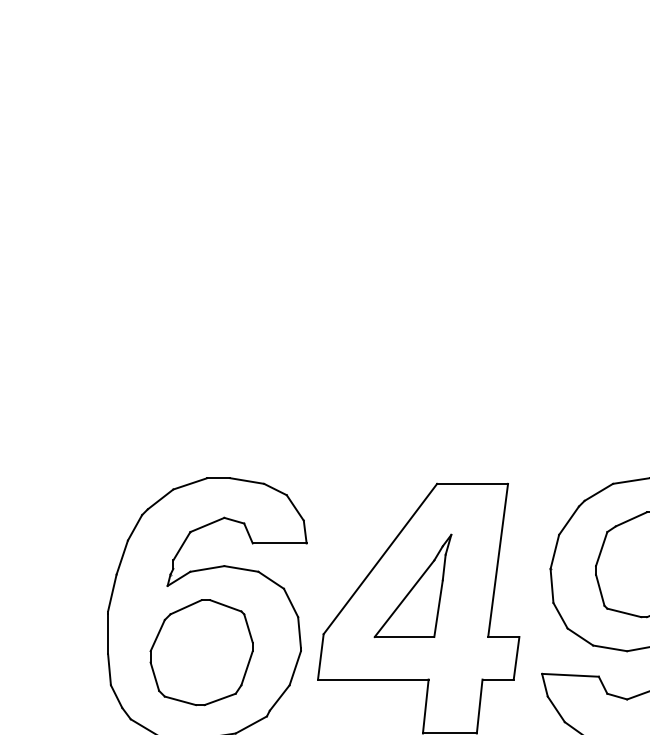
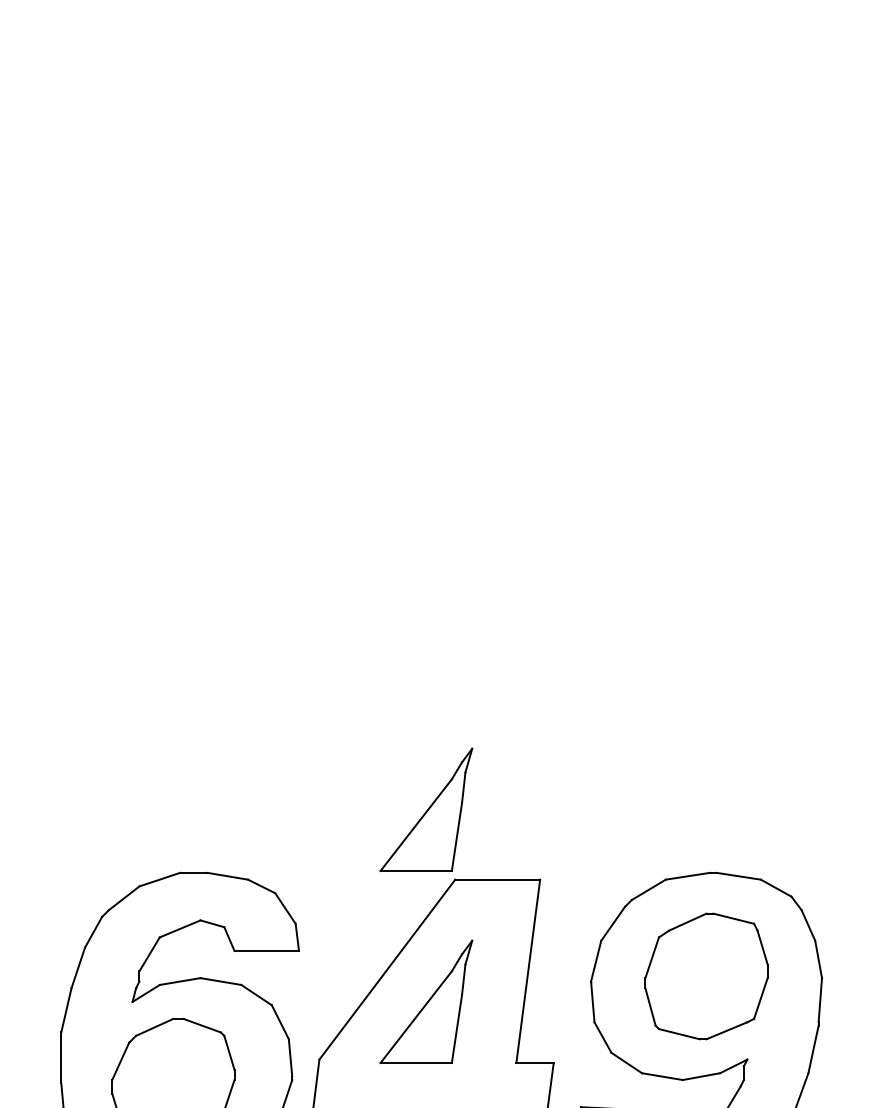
part: (413, 425) -> (426, 809), added

